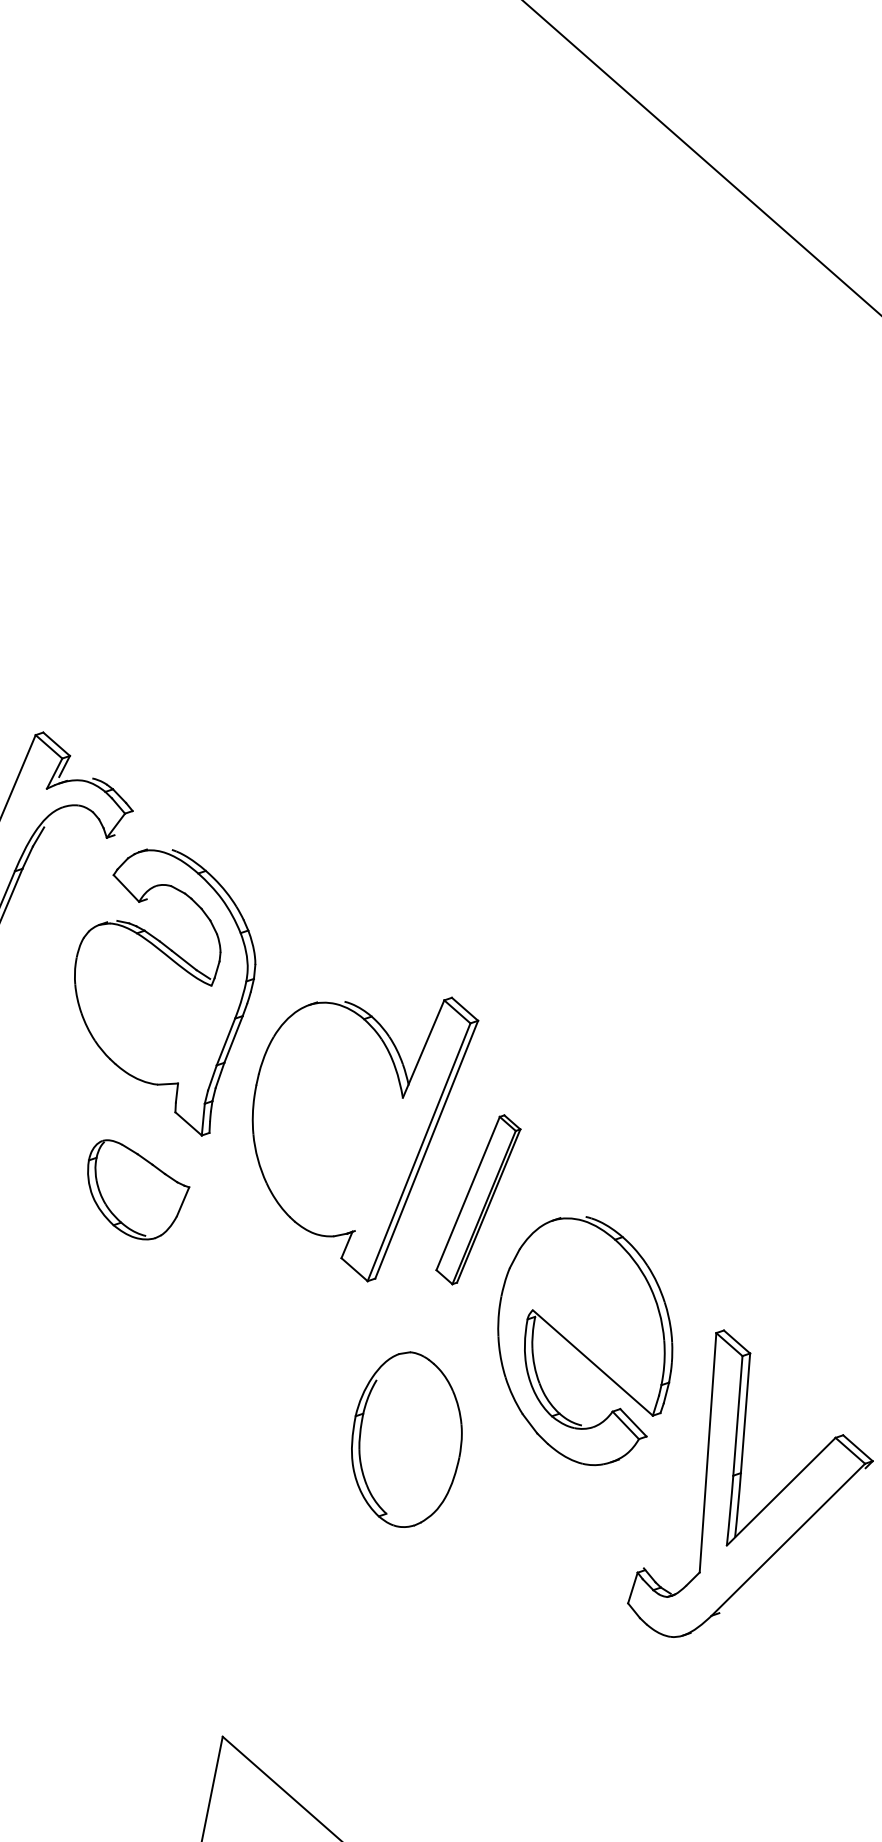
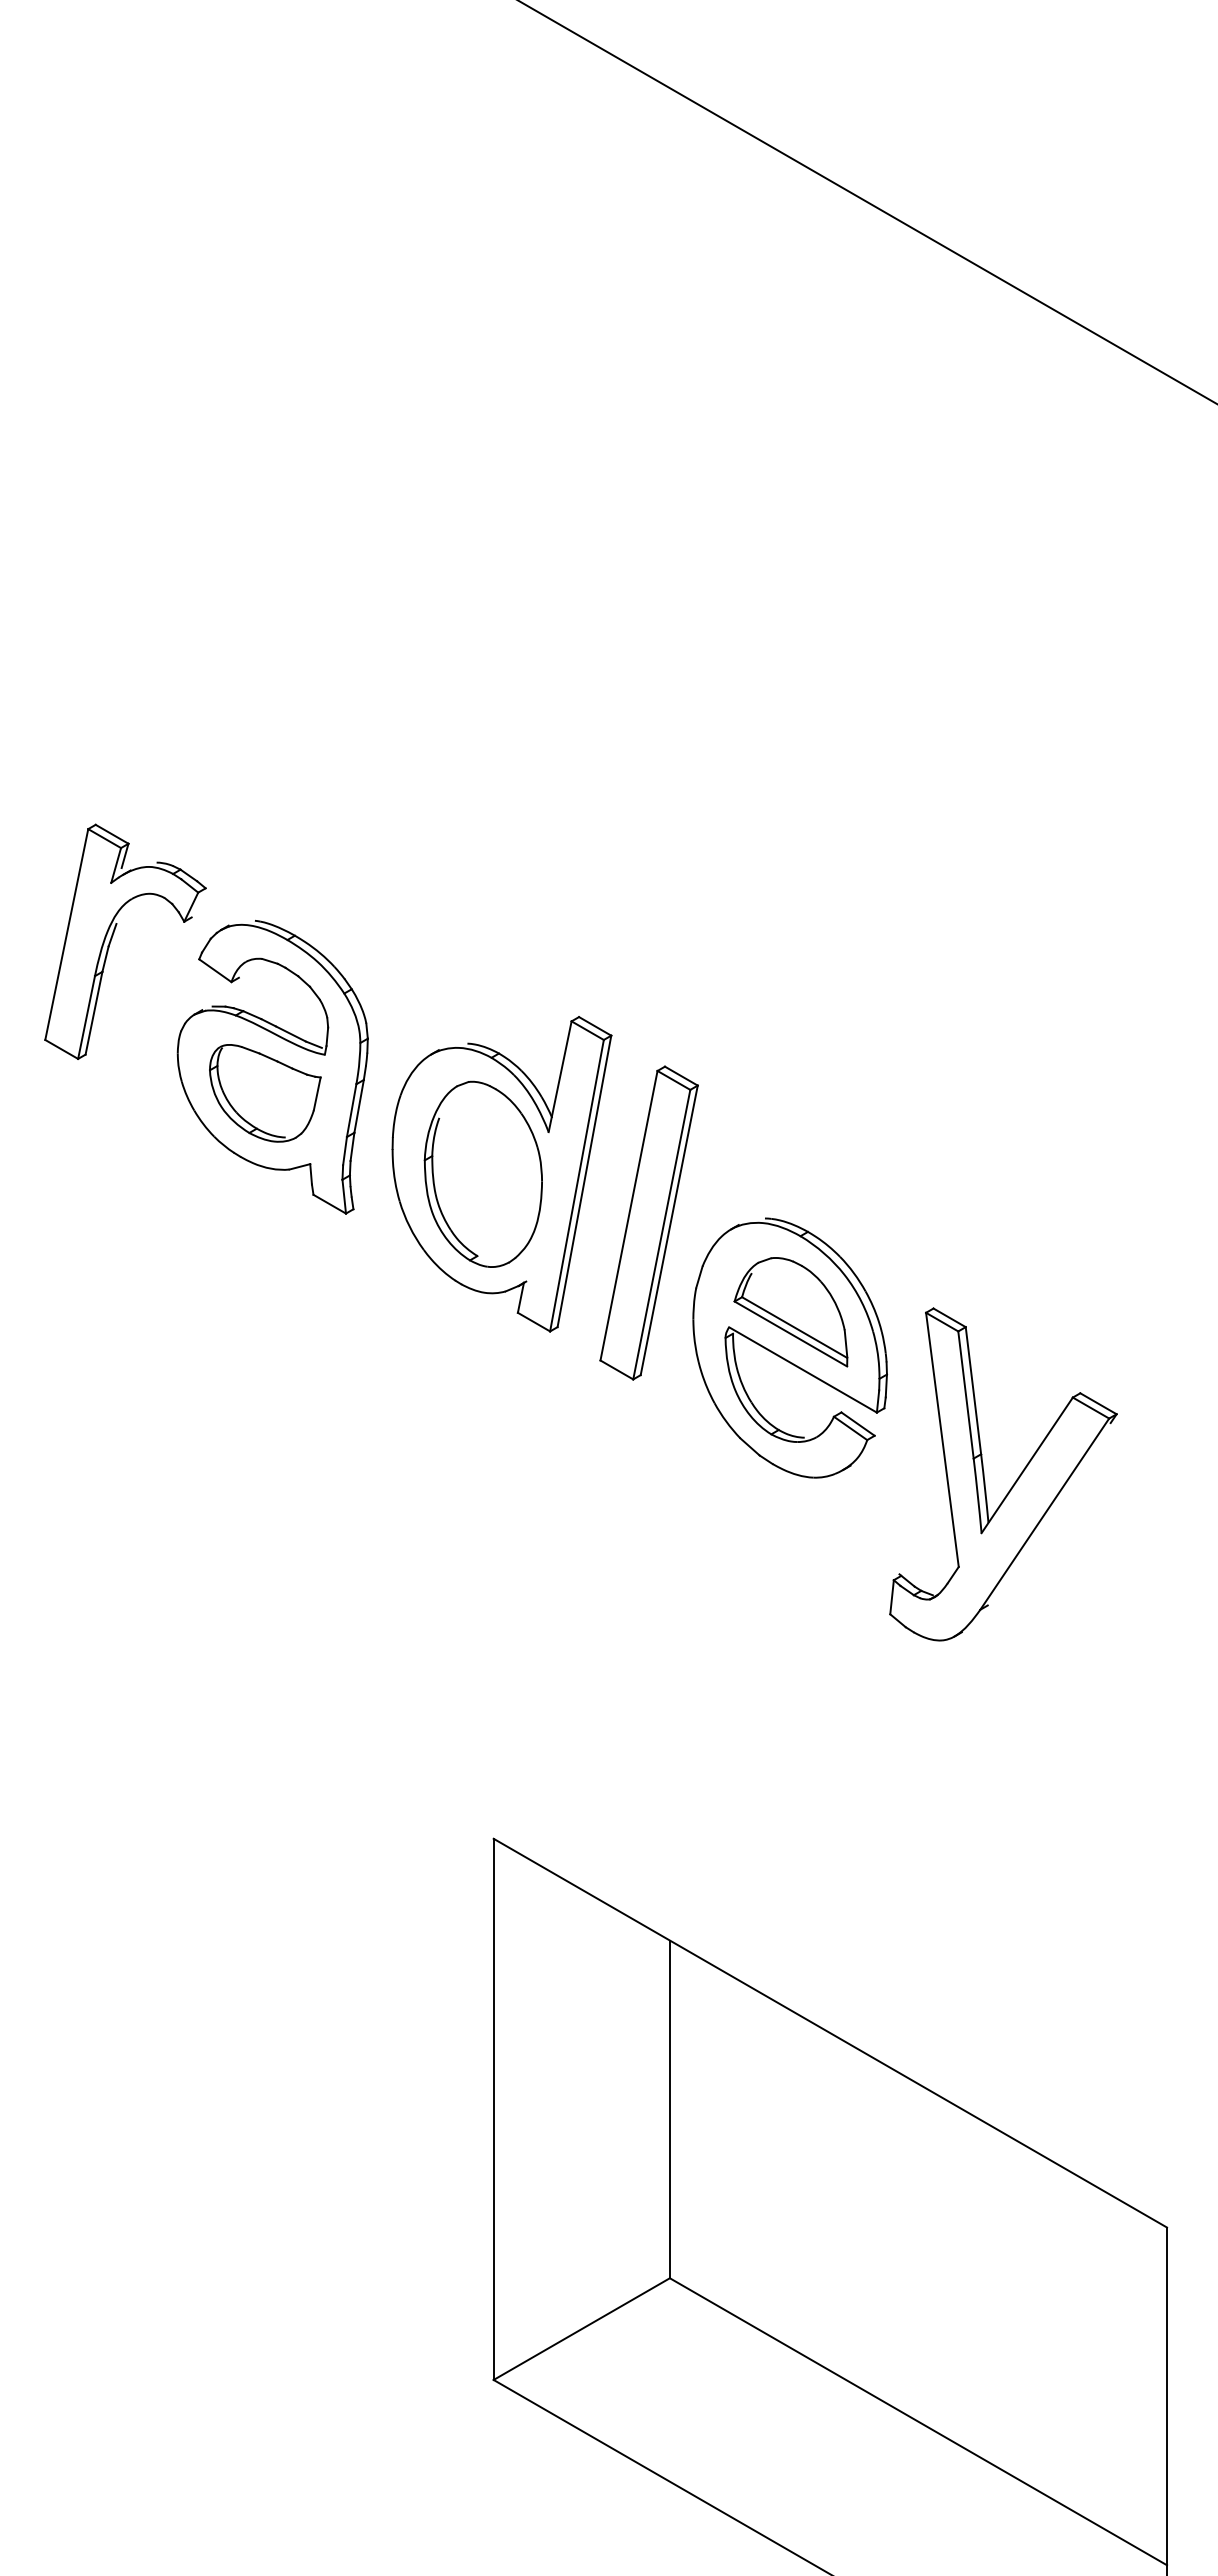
part: (135, 1191) -> (265, 1093), moved
part: (477, 1199) -> (648, 1222), size x1.67
part: (591, 1307) -> (790, 1312), added
part: (406, 1438) -> (482, 1173), moved

